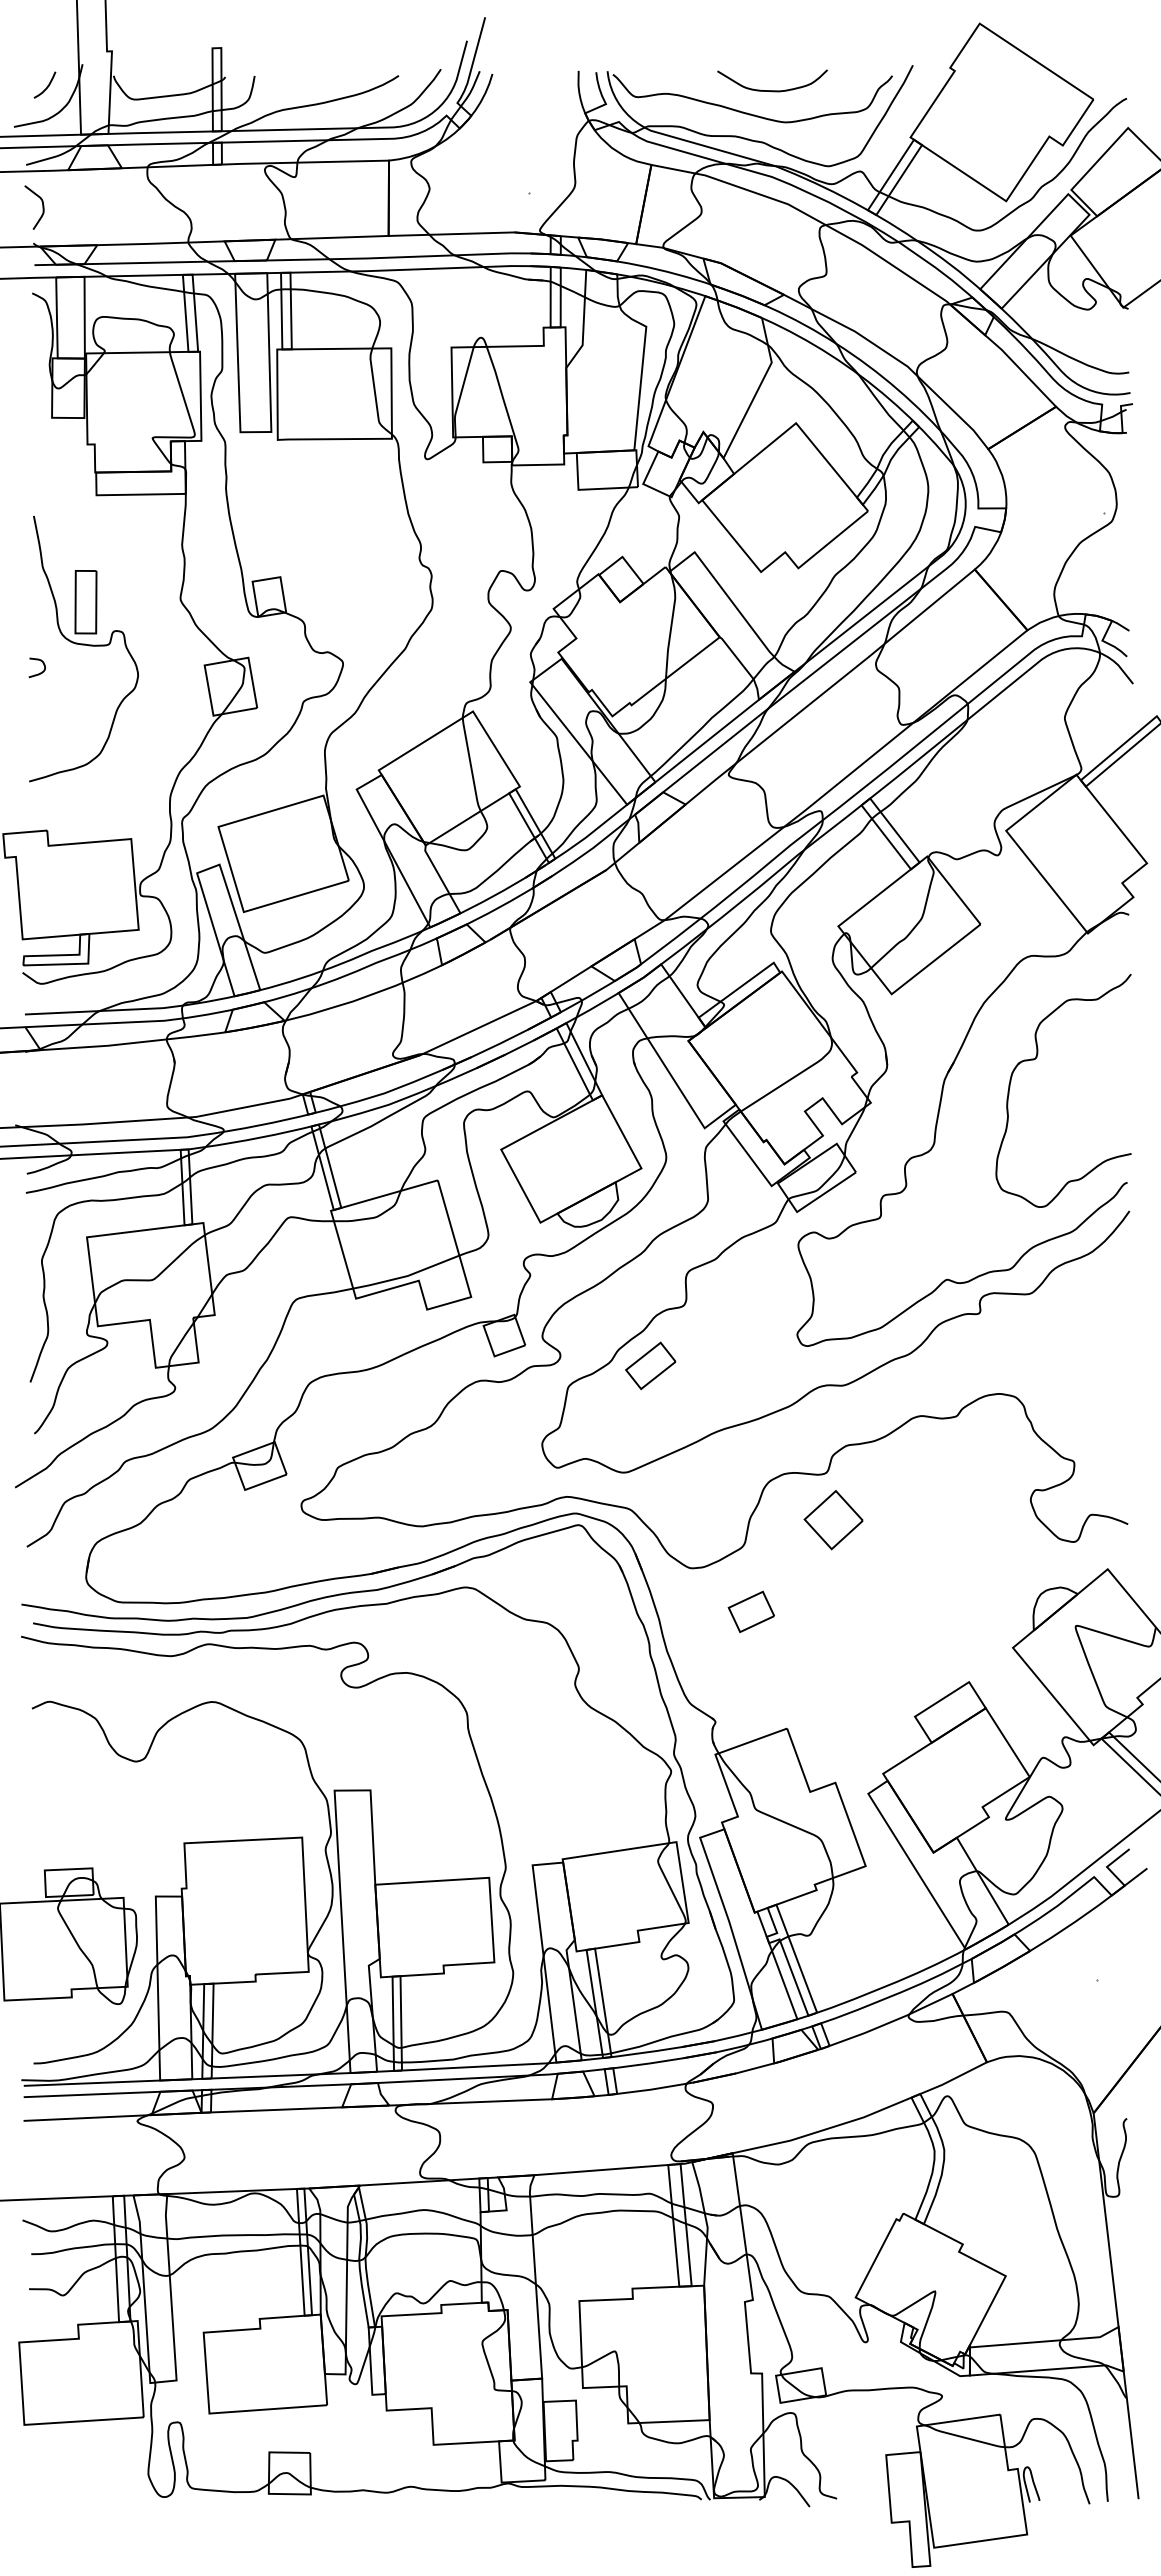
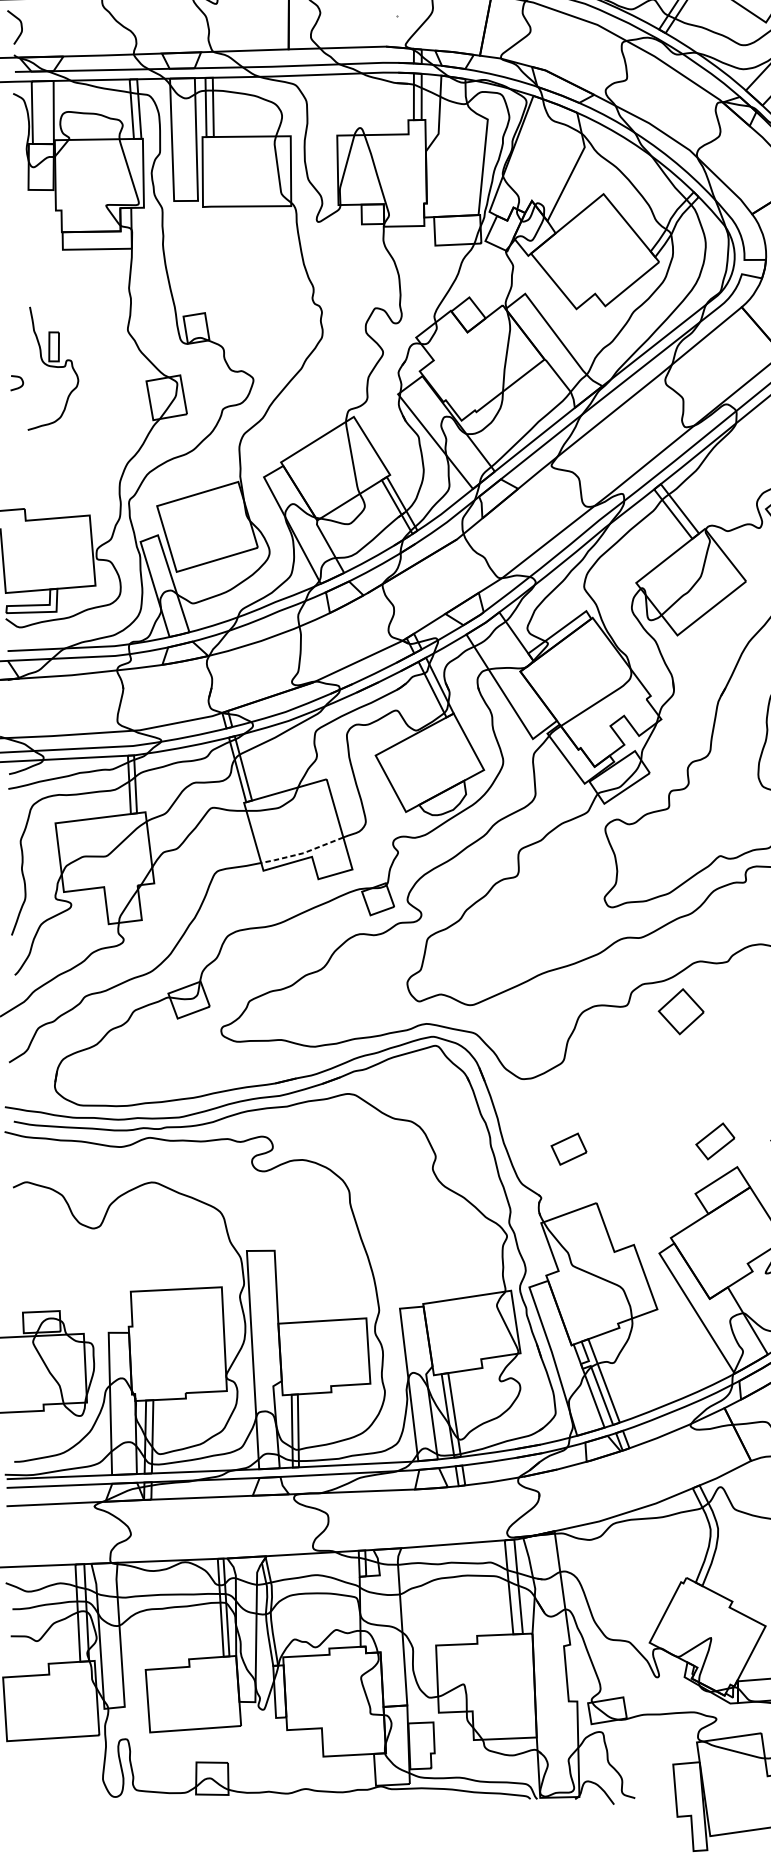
part: (83, 648) -> (52, 368), size x0.6
line: (406, 1276) -> (302, 853), solid -> dashed
part: (650, 1365) -> (715, 1141), moved
part: (833, 1520) -> (681, 1012), moved
part: (750, 1611) -> (568, 1148), moved

